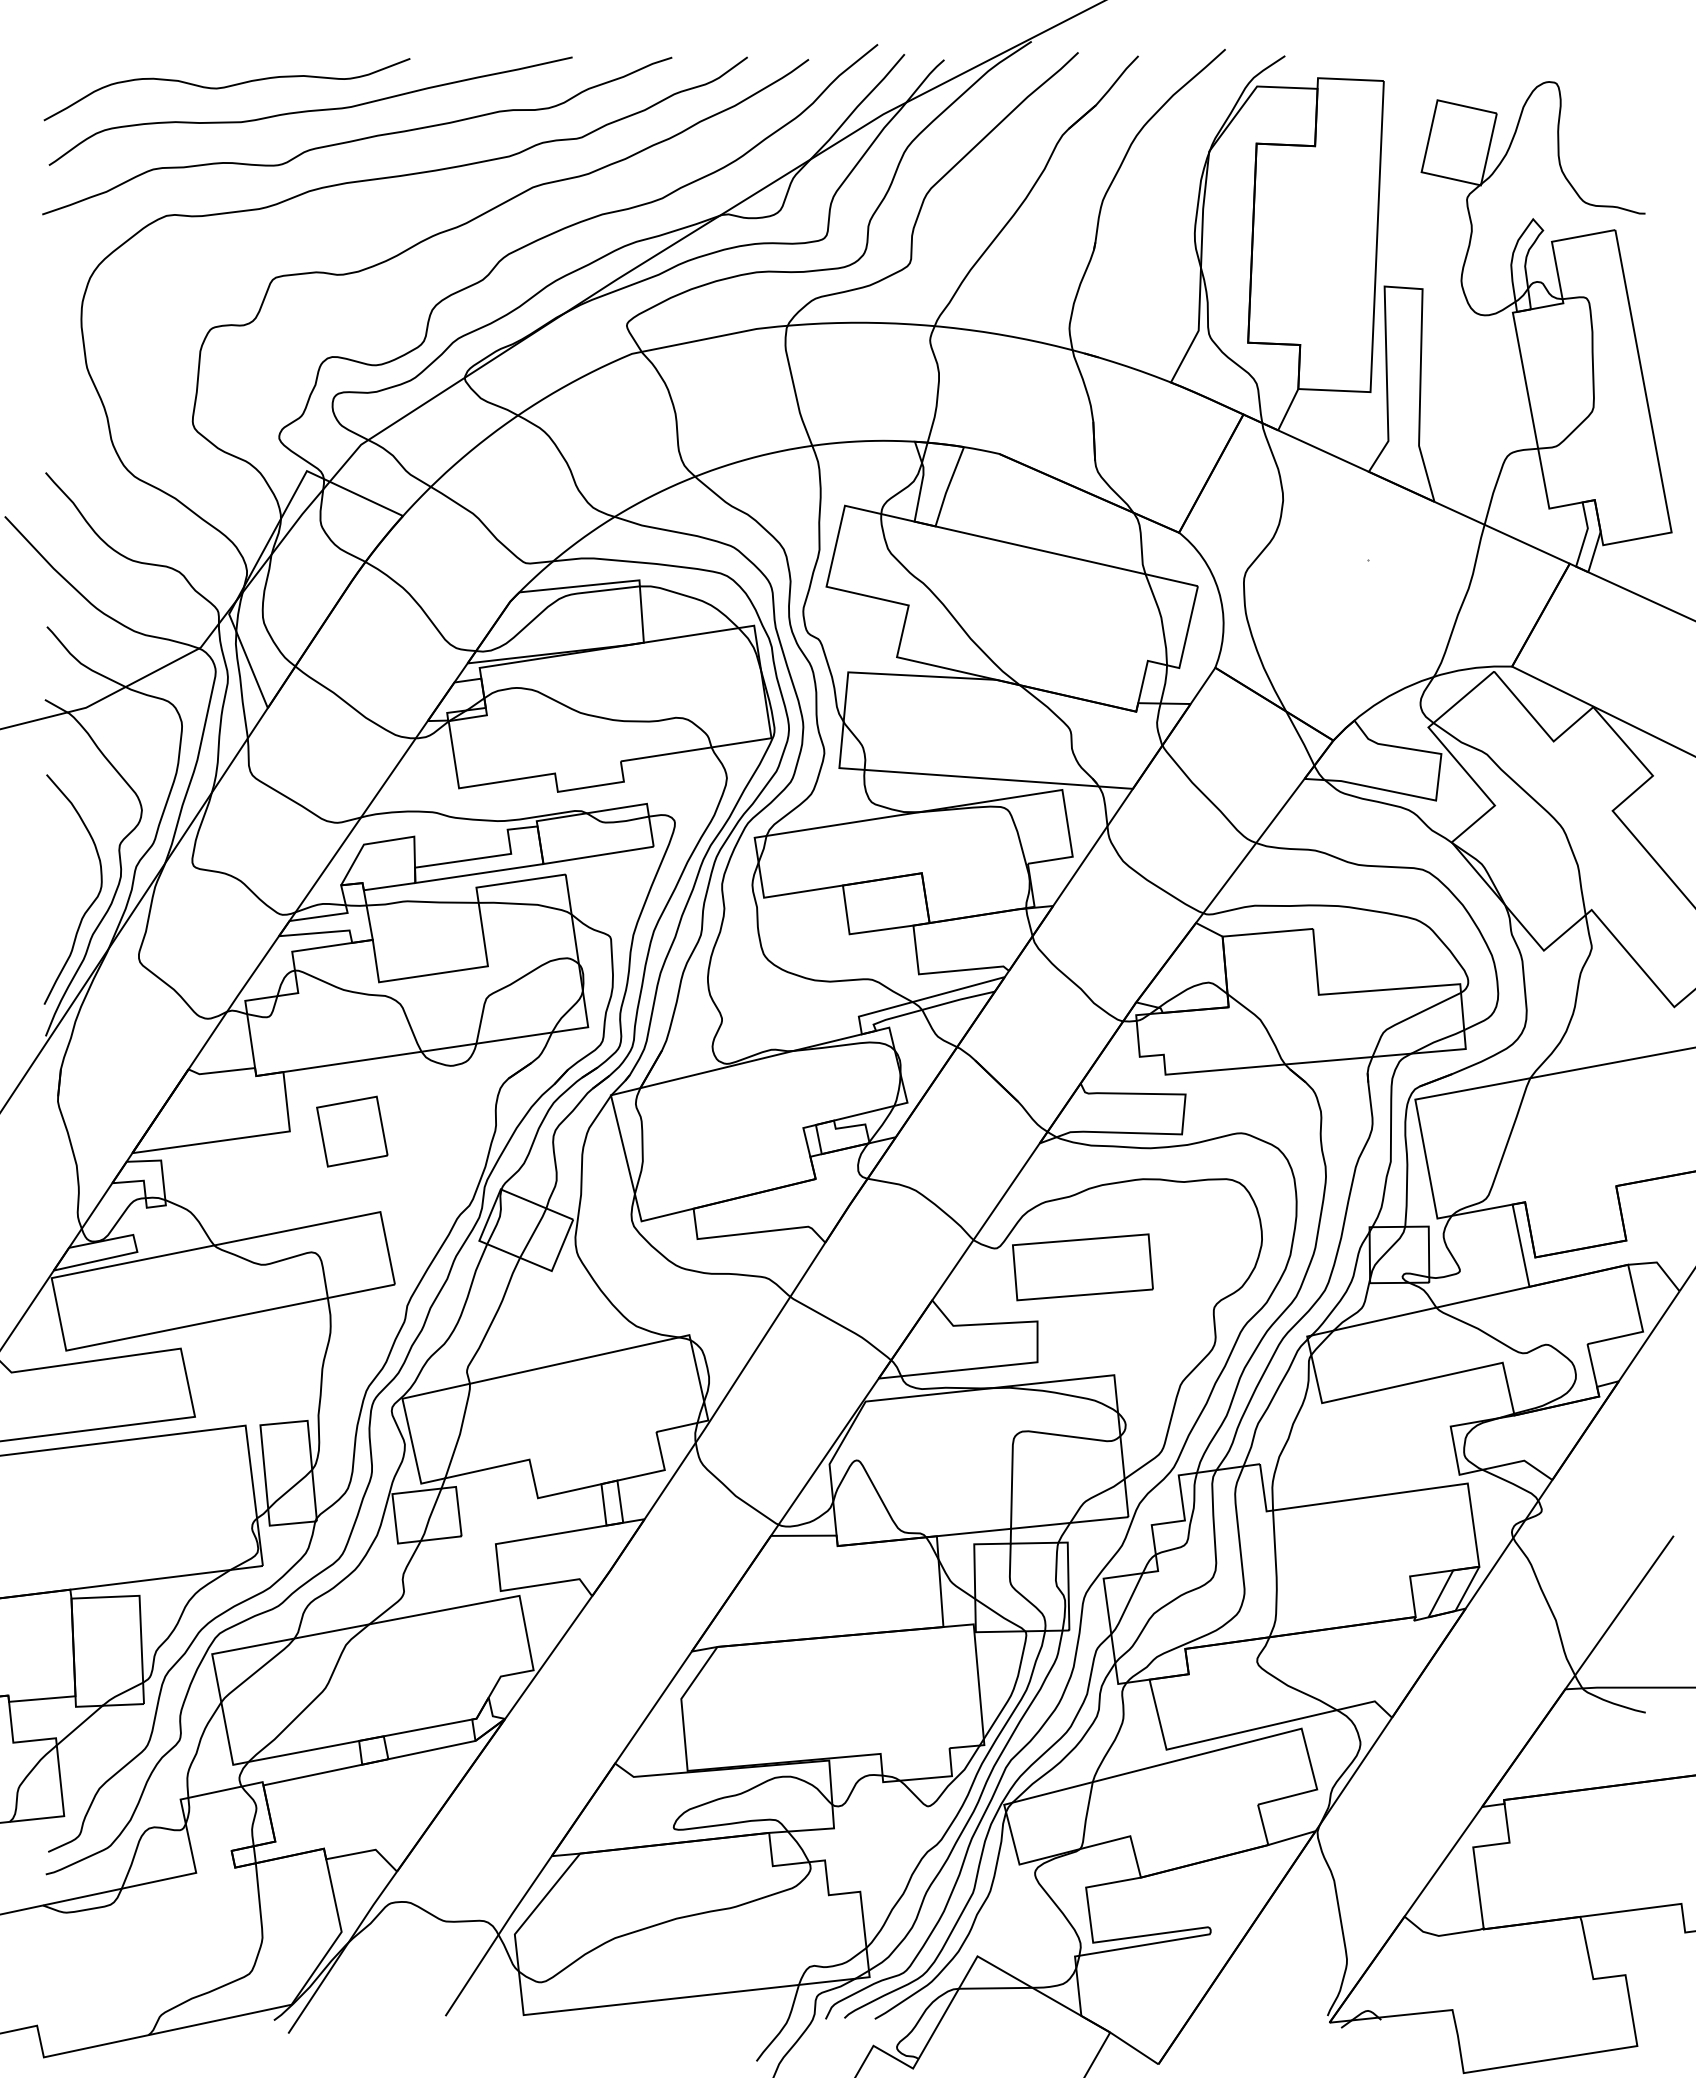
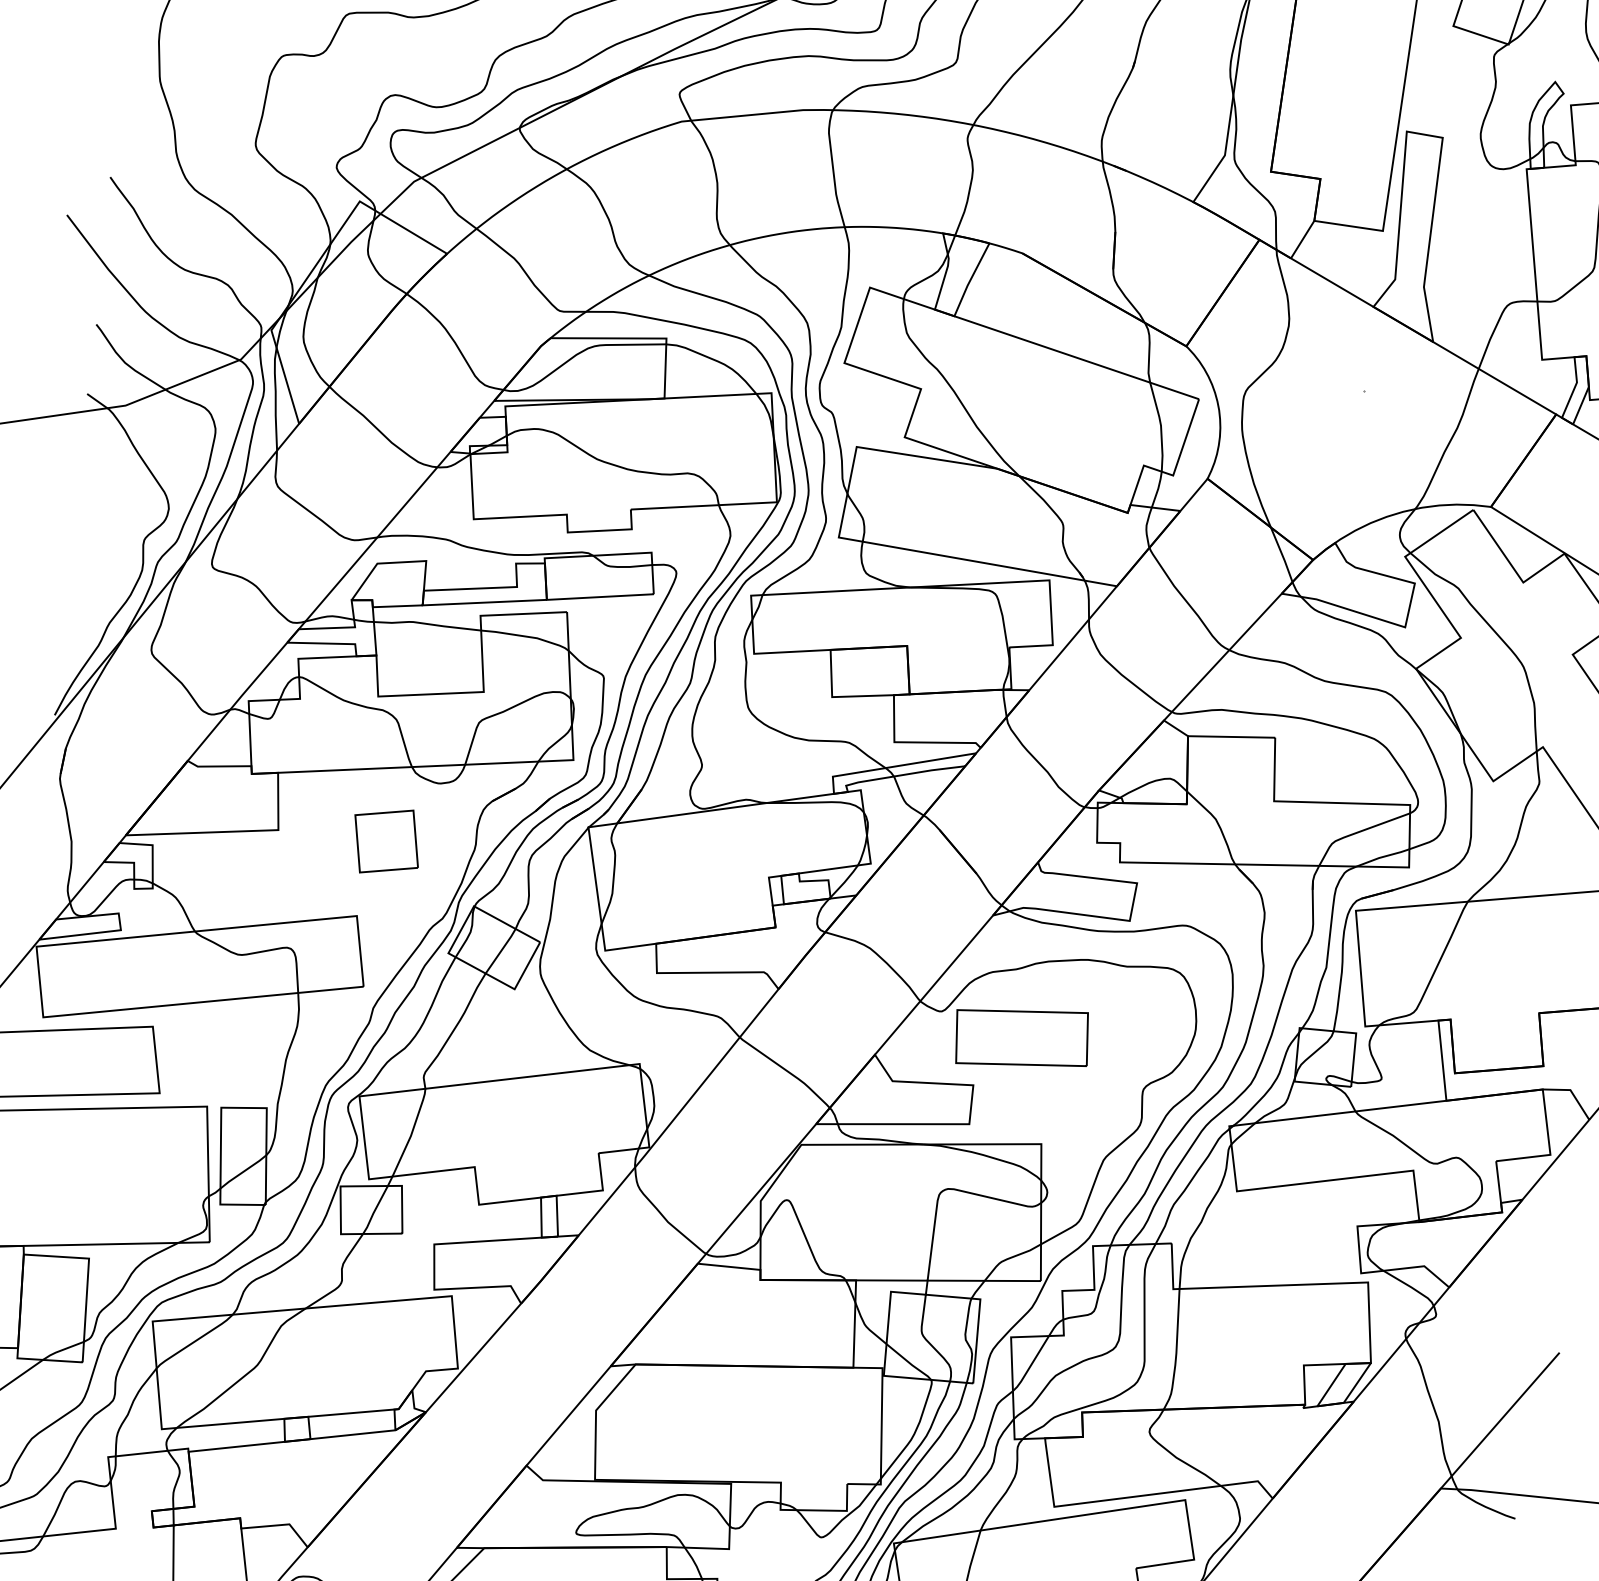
curve: (92, 901) -> (112, 591), removed
part: (352, 1131) -> (386, 841), moved

